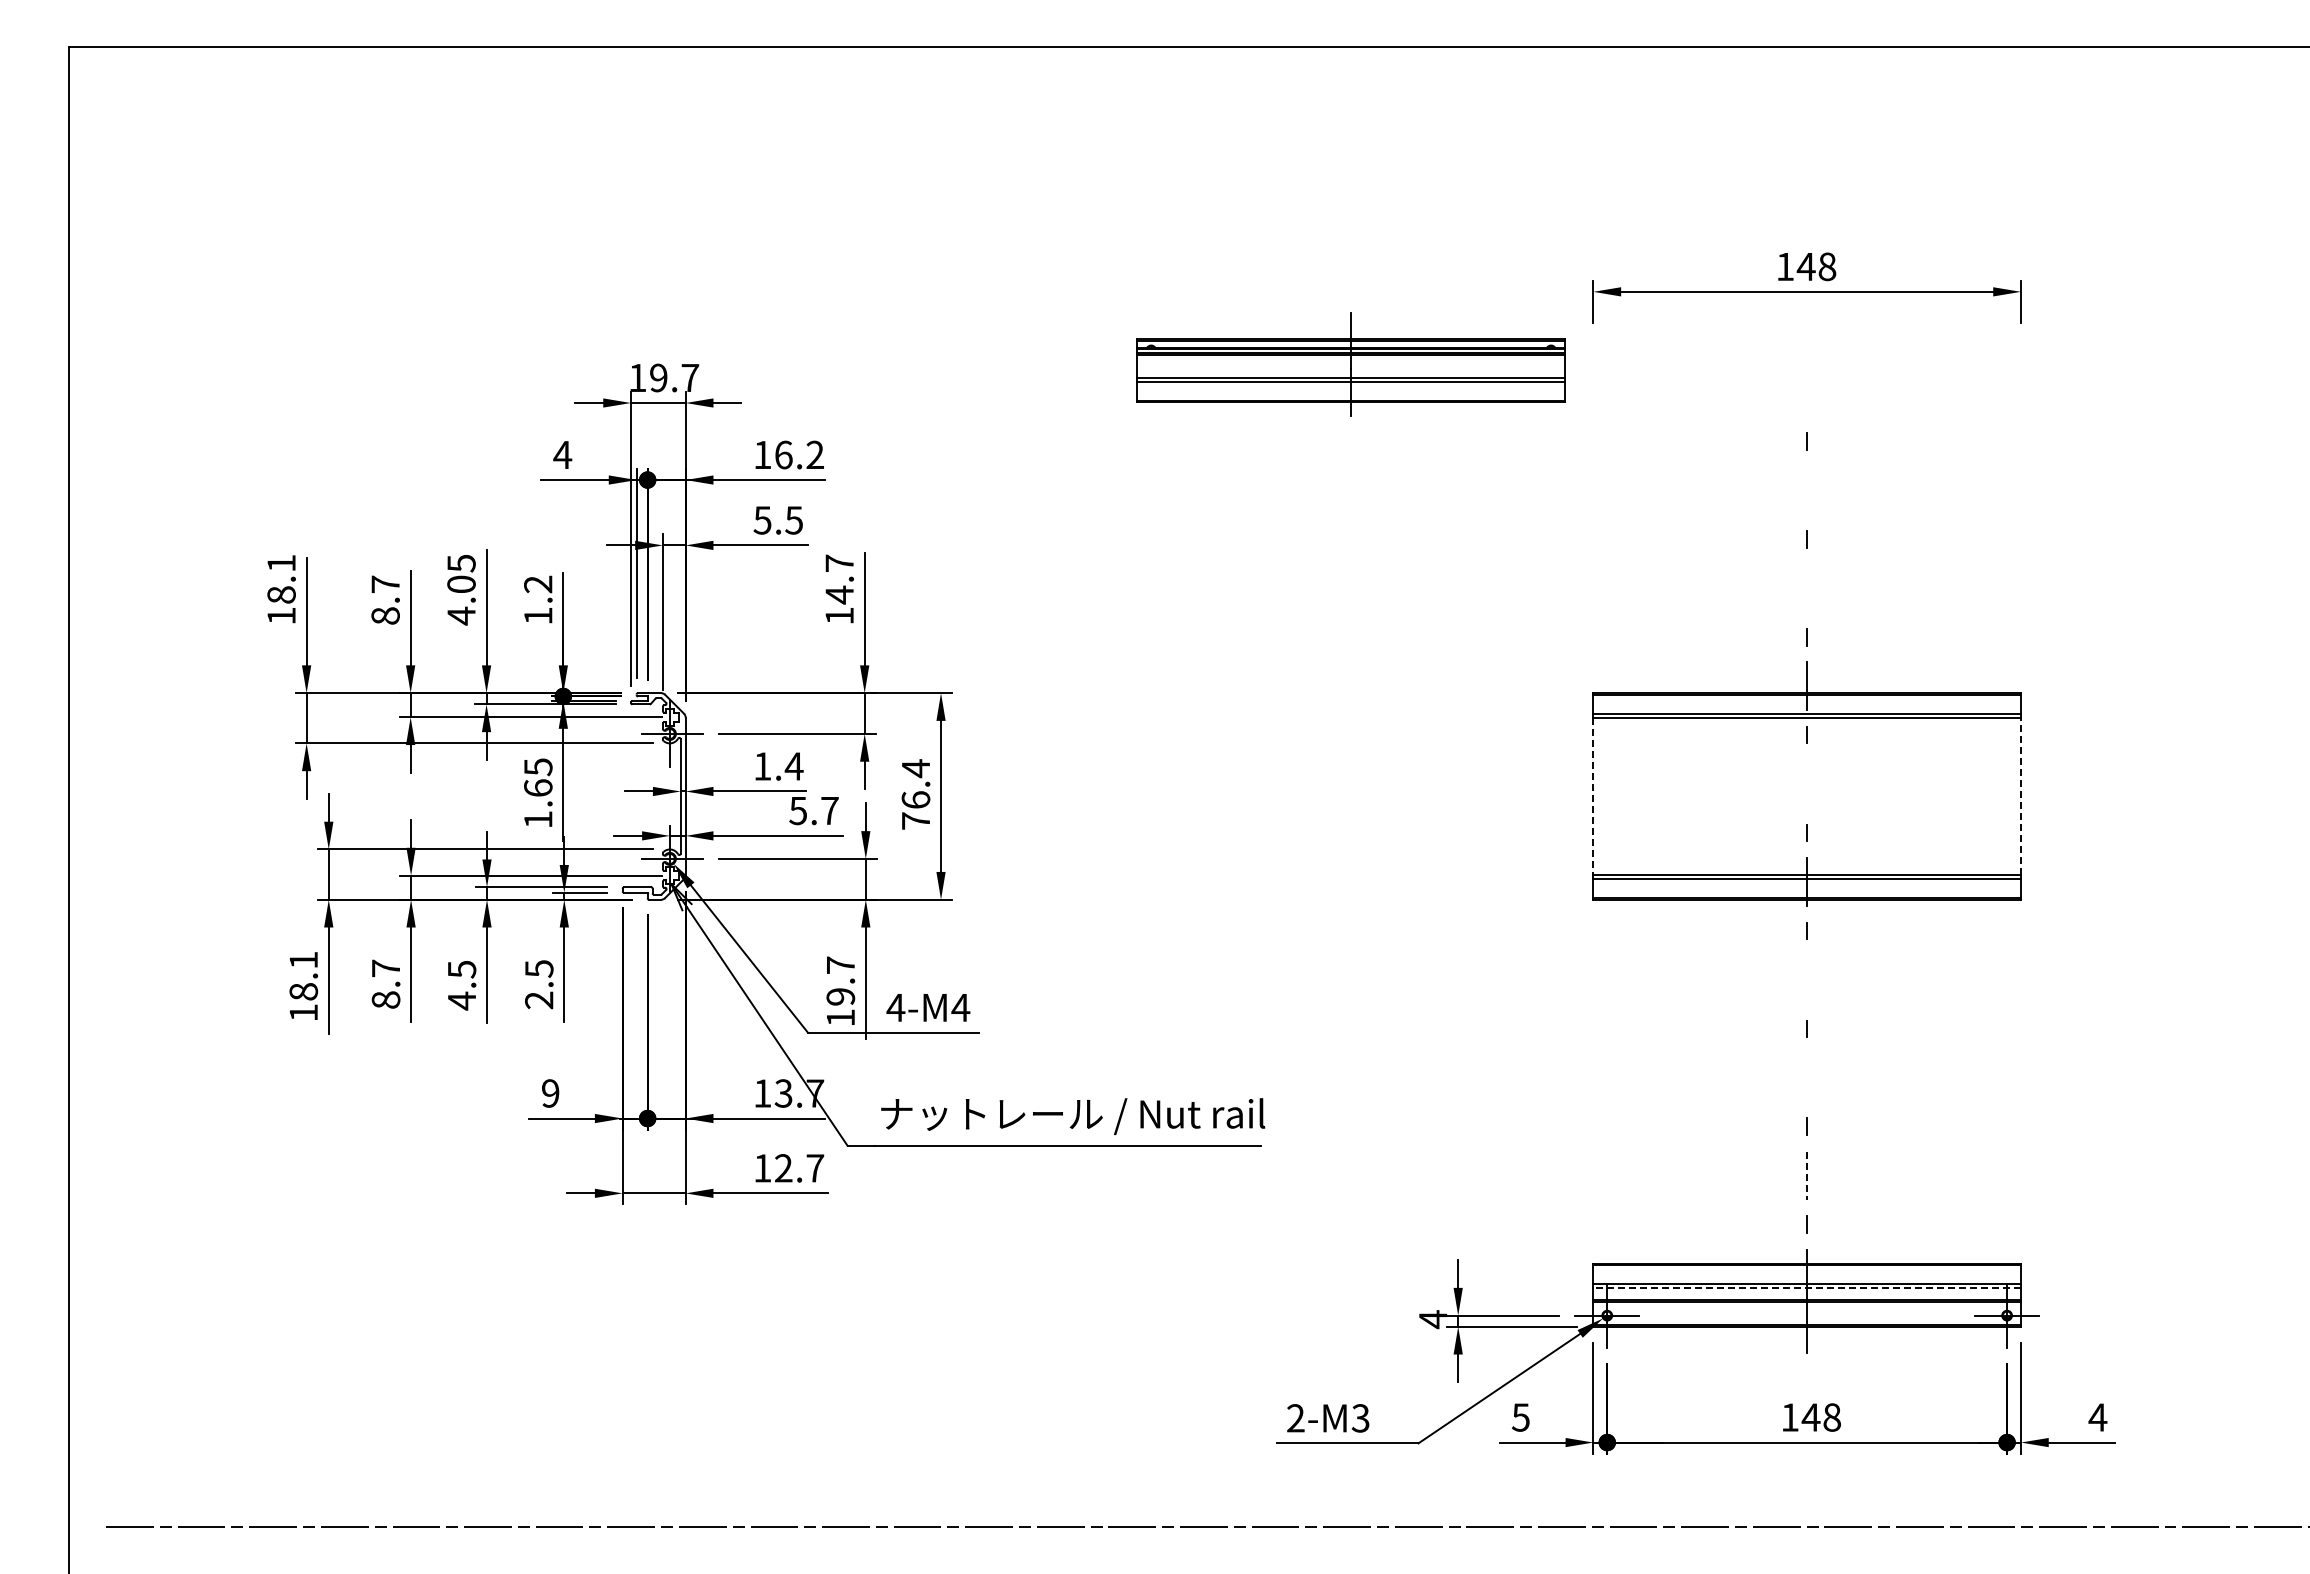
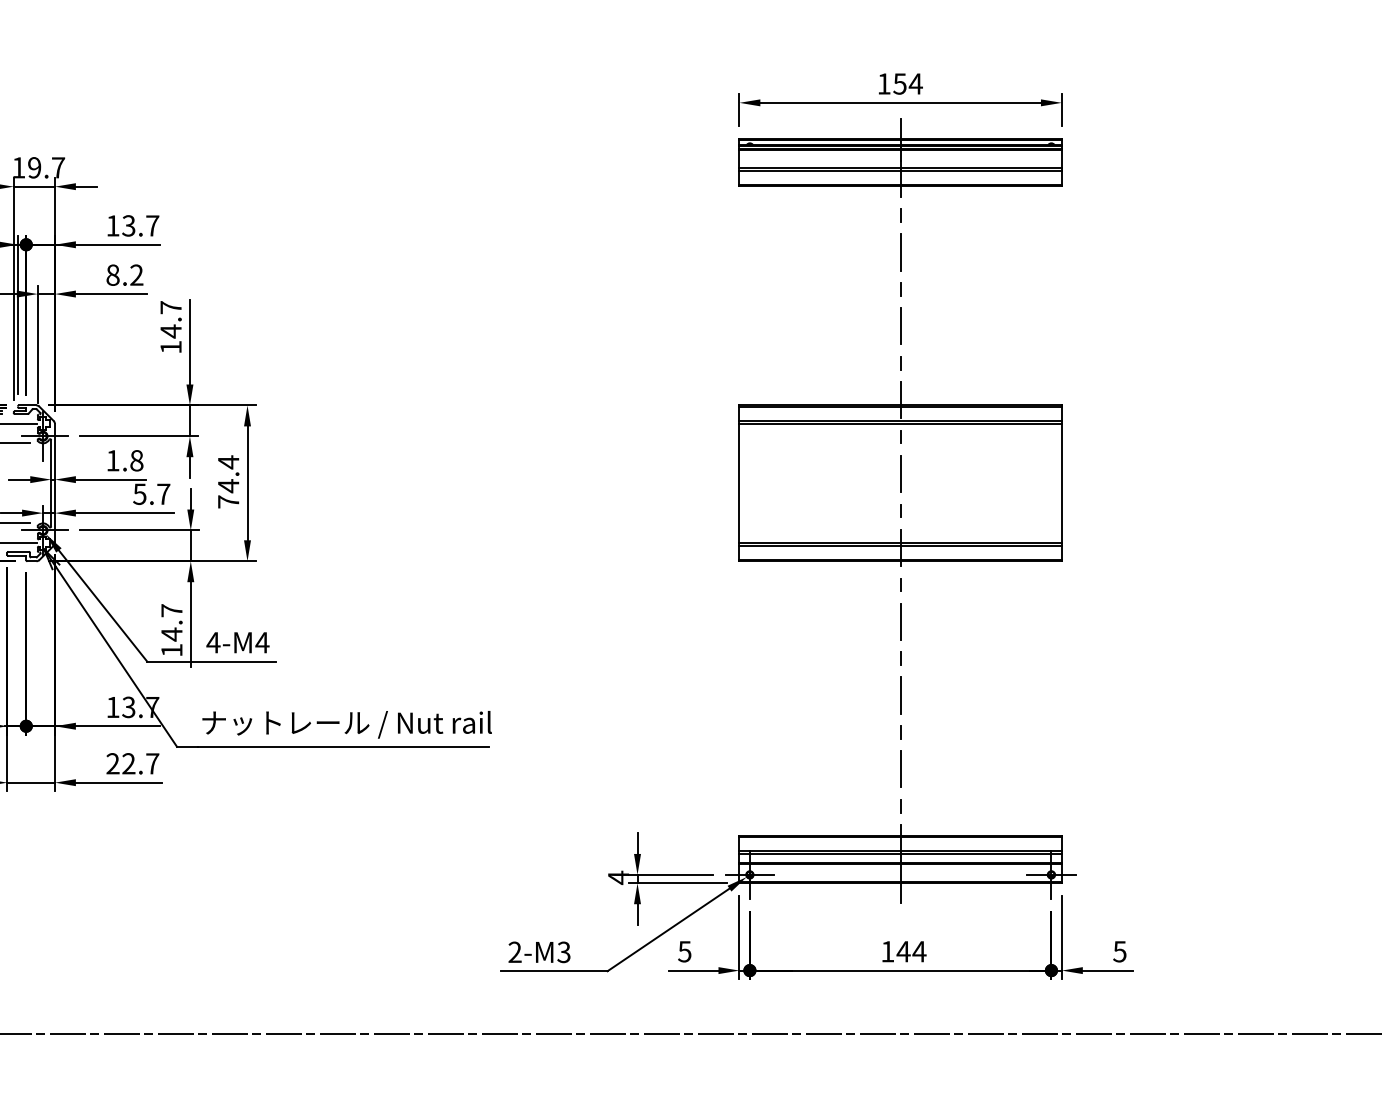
text: (1816, 266) -> (907, 83), 148 -> 154
part: (1350, 364) -> (900, 157), moved
text: (799, 454) -> (140, 225), 16.2 -> 13.7
line: (1807, 490) -> (900, 252), added
text: (777, 520) -> (124, 275), 5.5 -> 8.2
line: (1807, 588) -> (900, 326), added
text: (793, 766) -> (136, 460), 1.4 -> 1.8
line: (1807, 784) -> (900, 474), added
line: (1593, 796) -> (739, 483), dashed -> solid
line: (2020, 796) -> (1061, 483), dashed -> solid
text: (915, 799) -> (228, 485), 76.4 -> 74.4
line: (1807, 979) -> (900, 621), added
text: (840, 996) -> (171, 634), 19.7 -> 14.7
line: (1807, 1077) -> (900, 695), added
text: (762, 1168) -> (112, 763), 12.7 -> 22.7
line: (1807, 1175) -> (900, 769), dashed -> solid
line: (1807, 1288) -> (900, 854), dashed -> solid
text: (1831, 1417) -> (919, 951), 148 -> 144
text: (2097, 1417) -> (1119, 951), 4 -> 5

